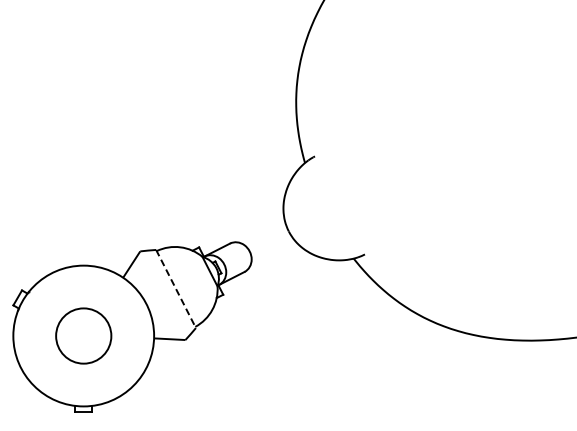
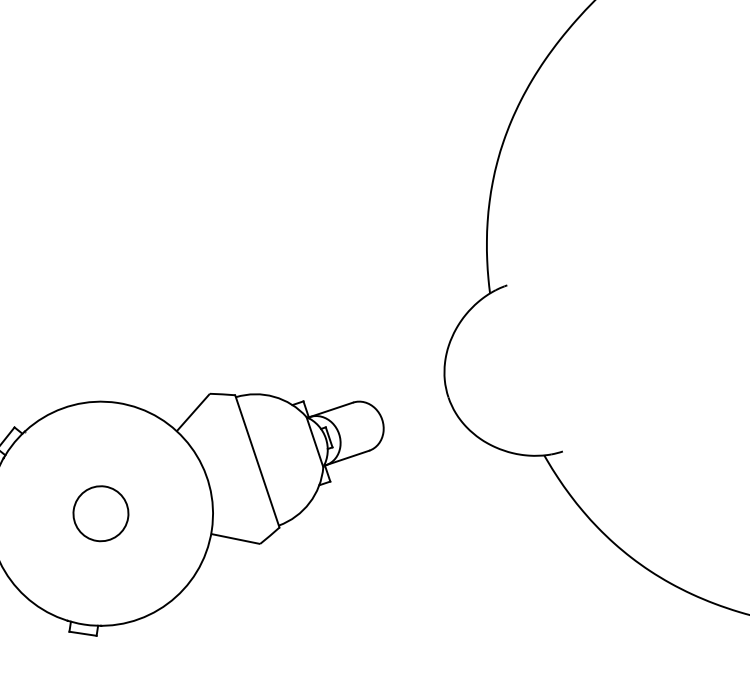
line: (176, 289) -> (257, 462), dashed -> solid
circle: (83, 335) -> (100, 512), size x0.62

